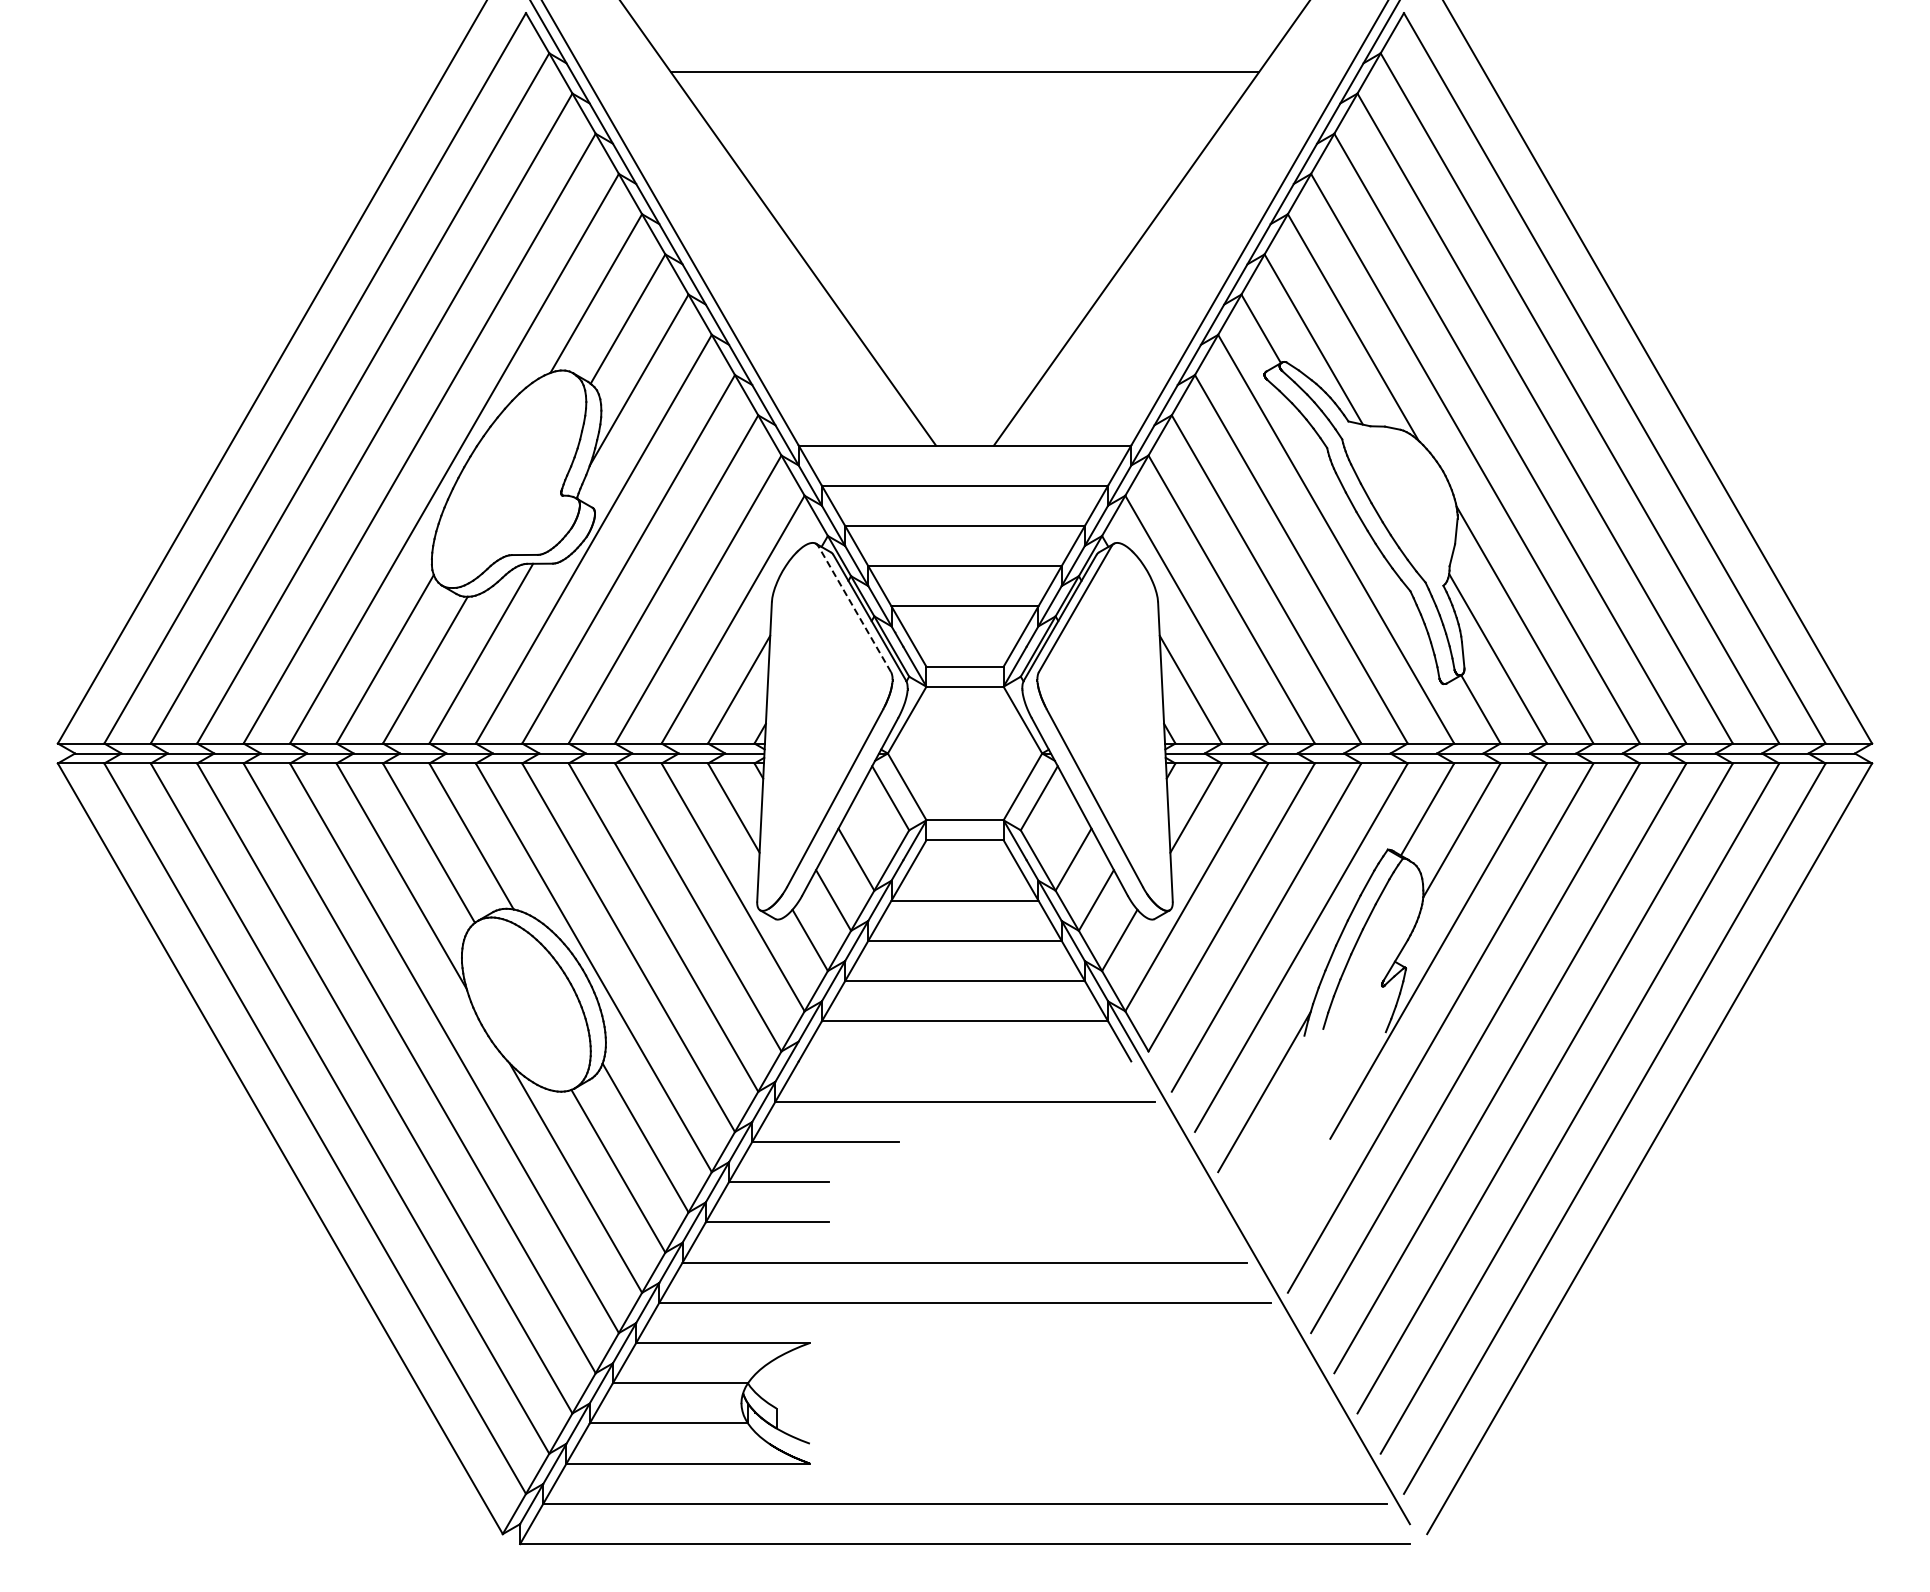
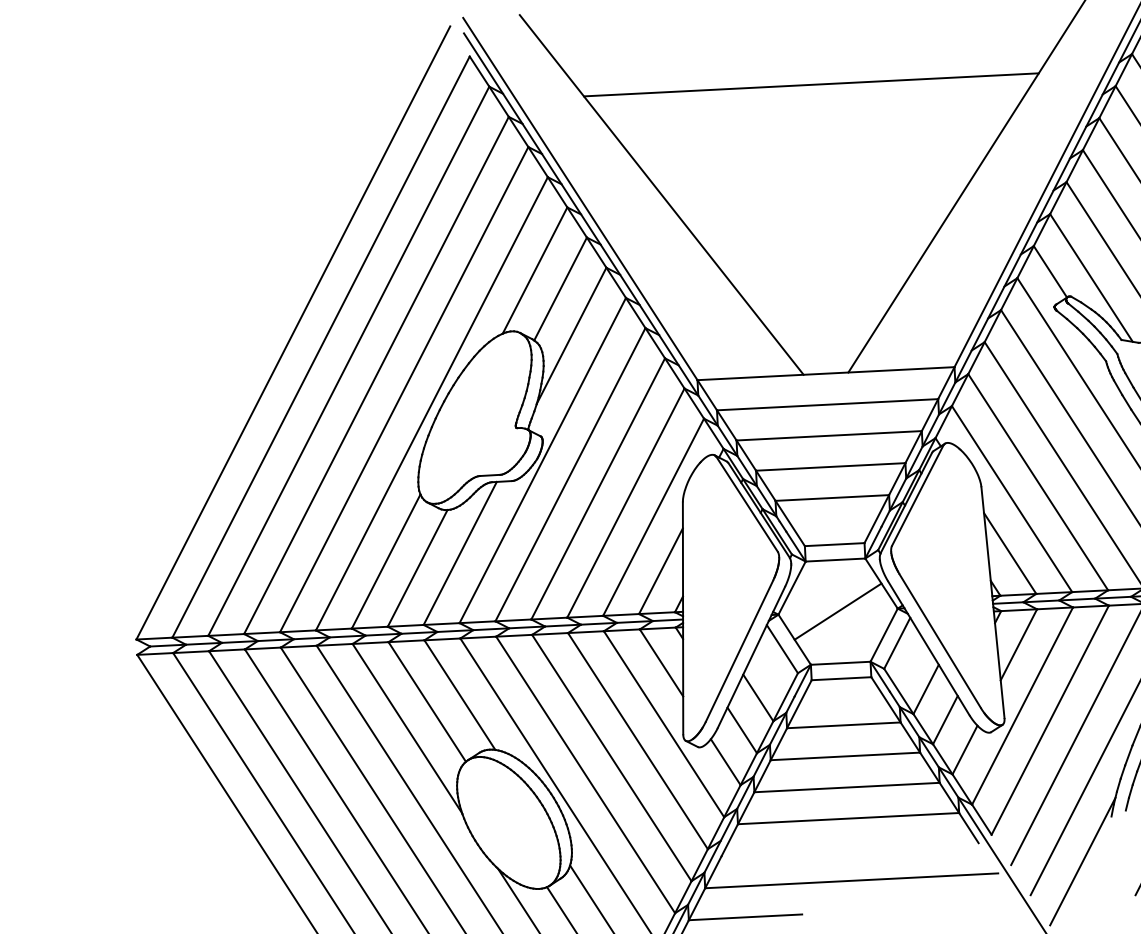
line: (854, 609) -> (747, 504), dashed -> solid
line: (964, 753) -> (837, 611), added

